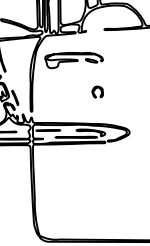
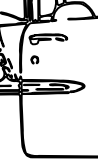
part: (97, 91) -> (34, 59), moved

